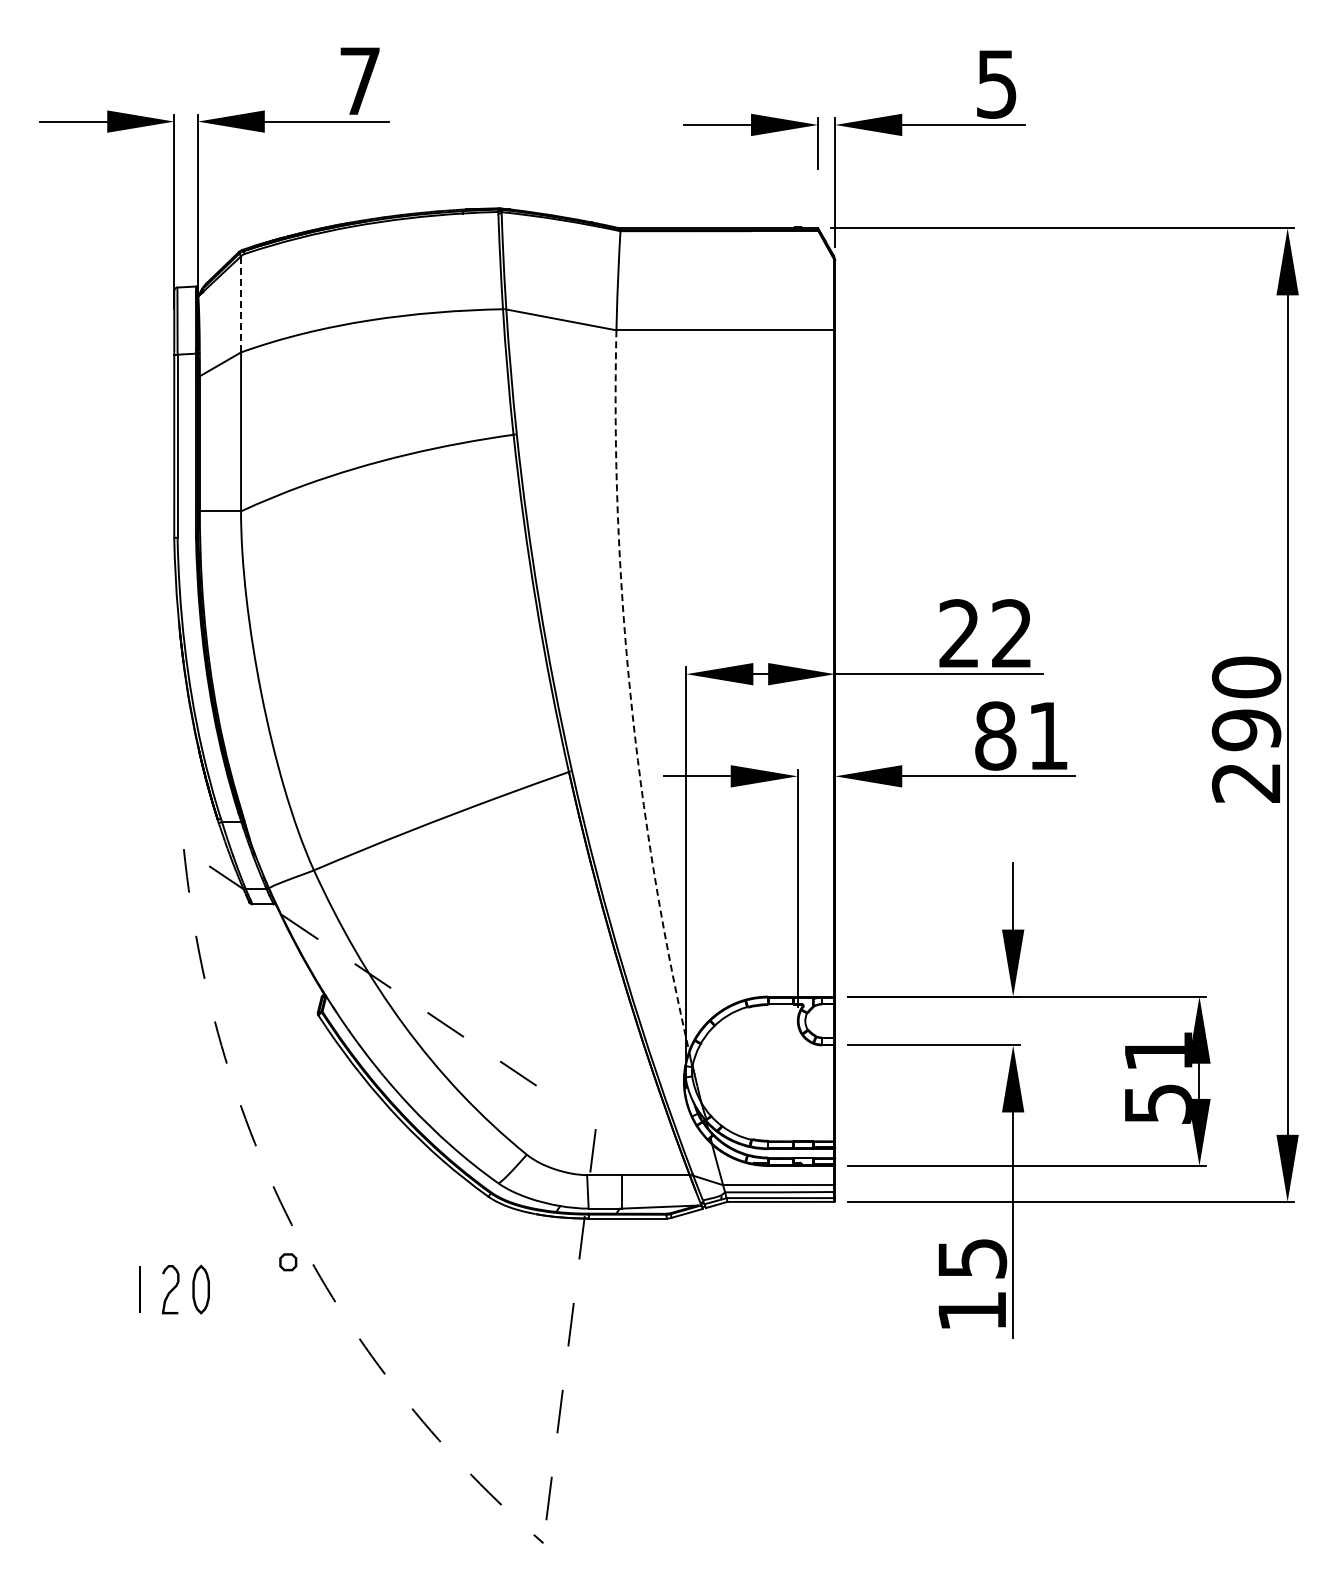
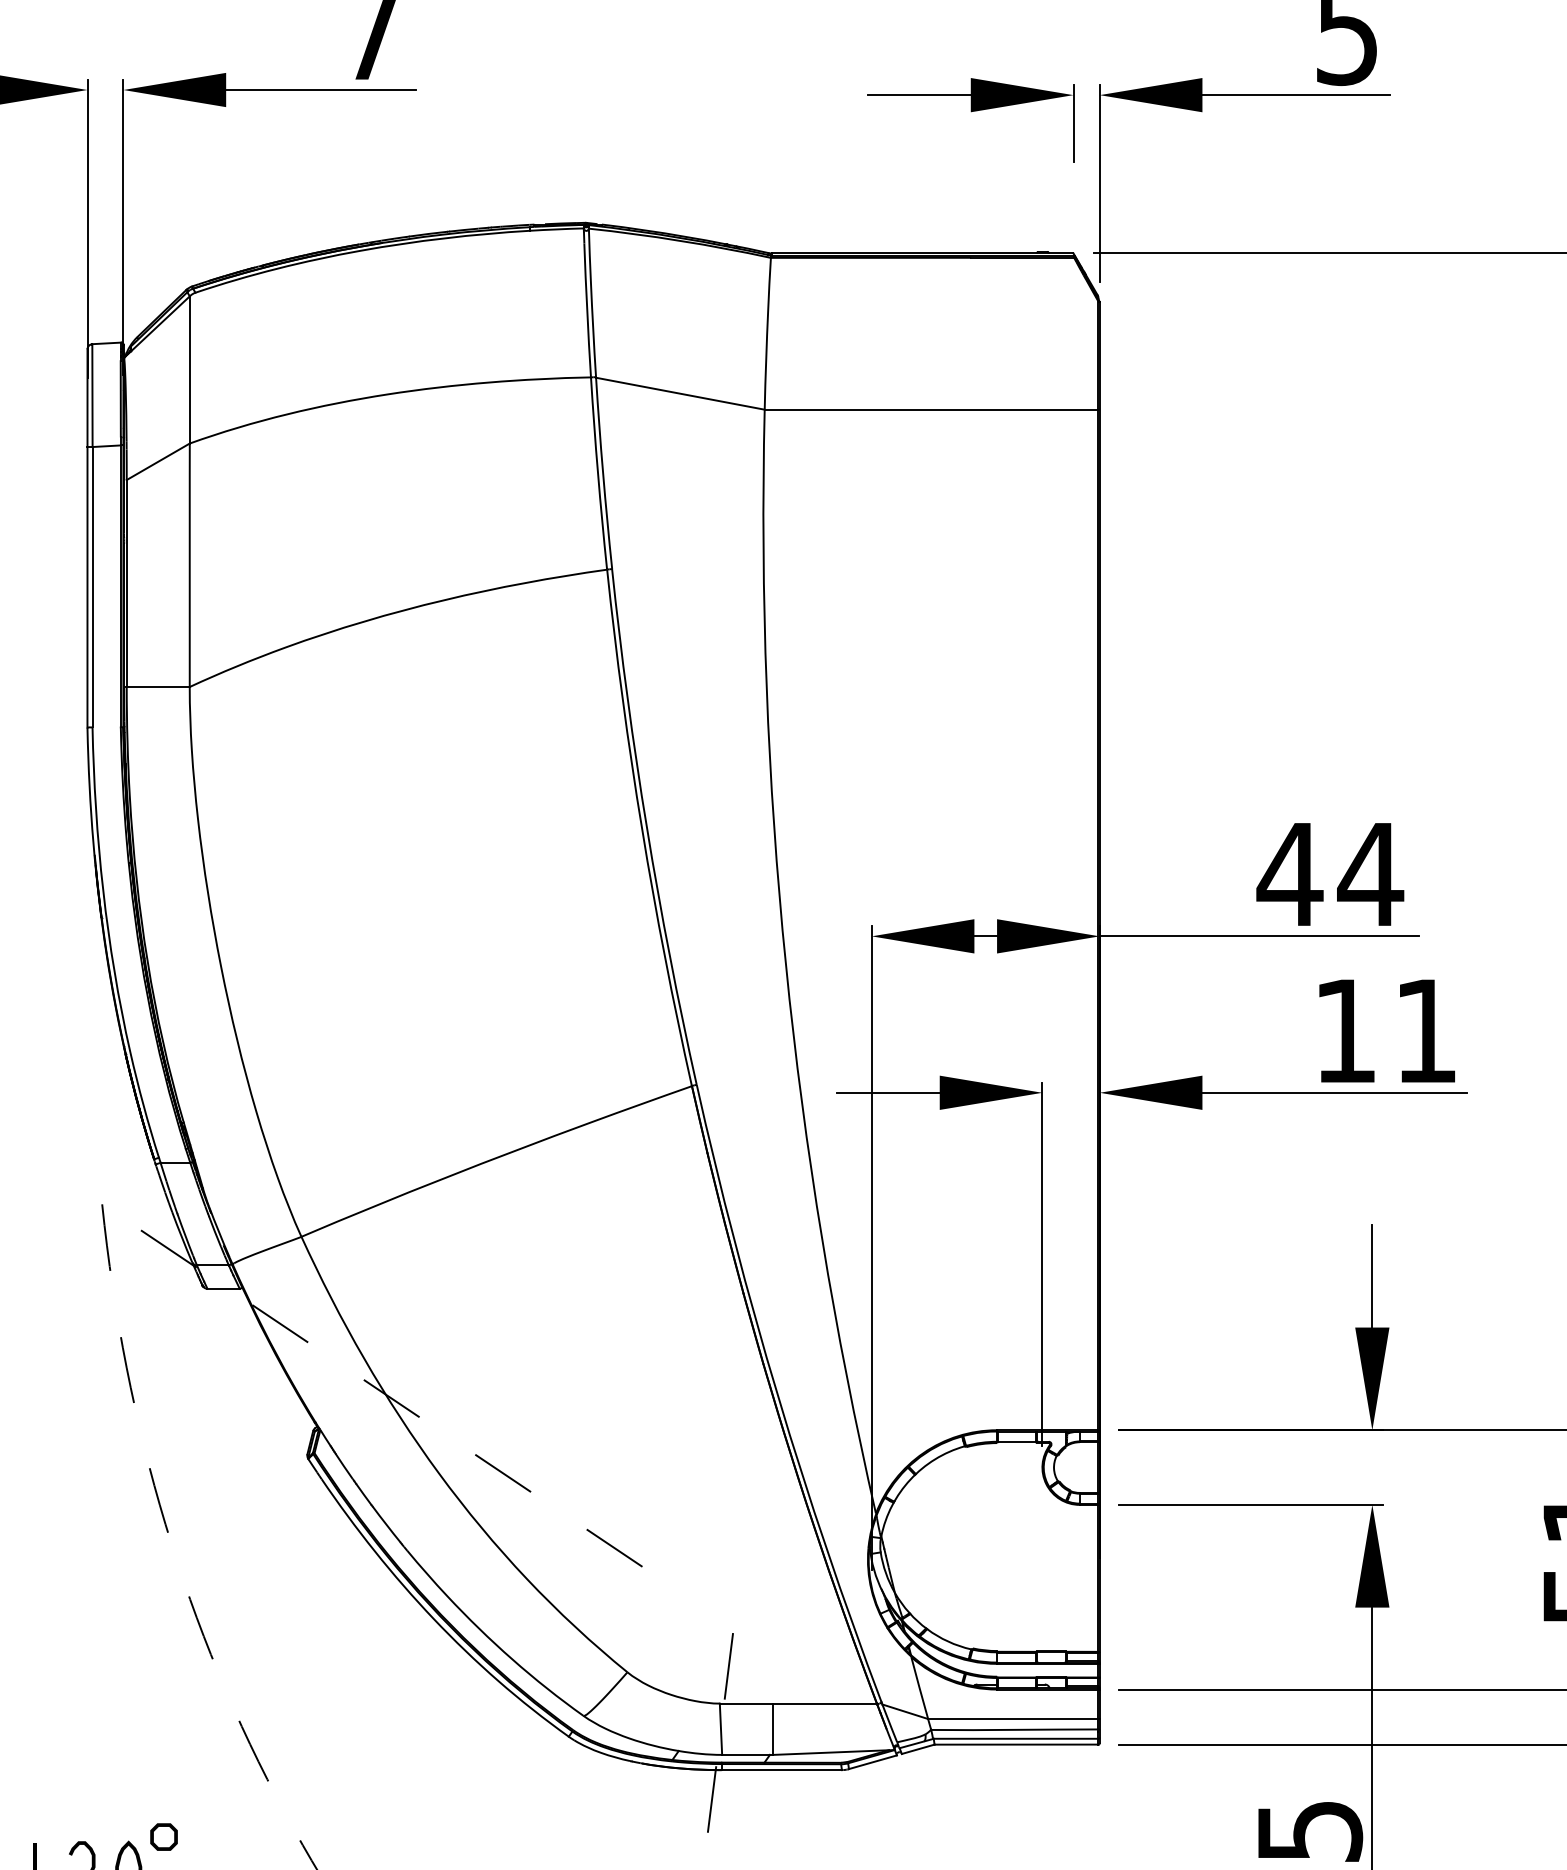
line: (241, 303) -> (190, 368), dashed -> solid
text: (985, 633) -> (1329, 874), 22 -> 44
arc: (630, 692) -> (786, 964), dashed -> solid
text: (995, 735) -> (1345, 1030), 81 -> 11
part: (288, 1262) -> (164, 1837), moved

